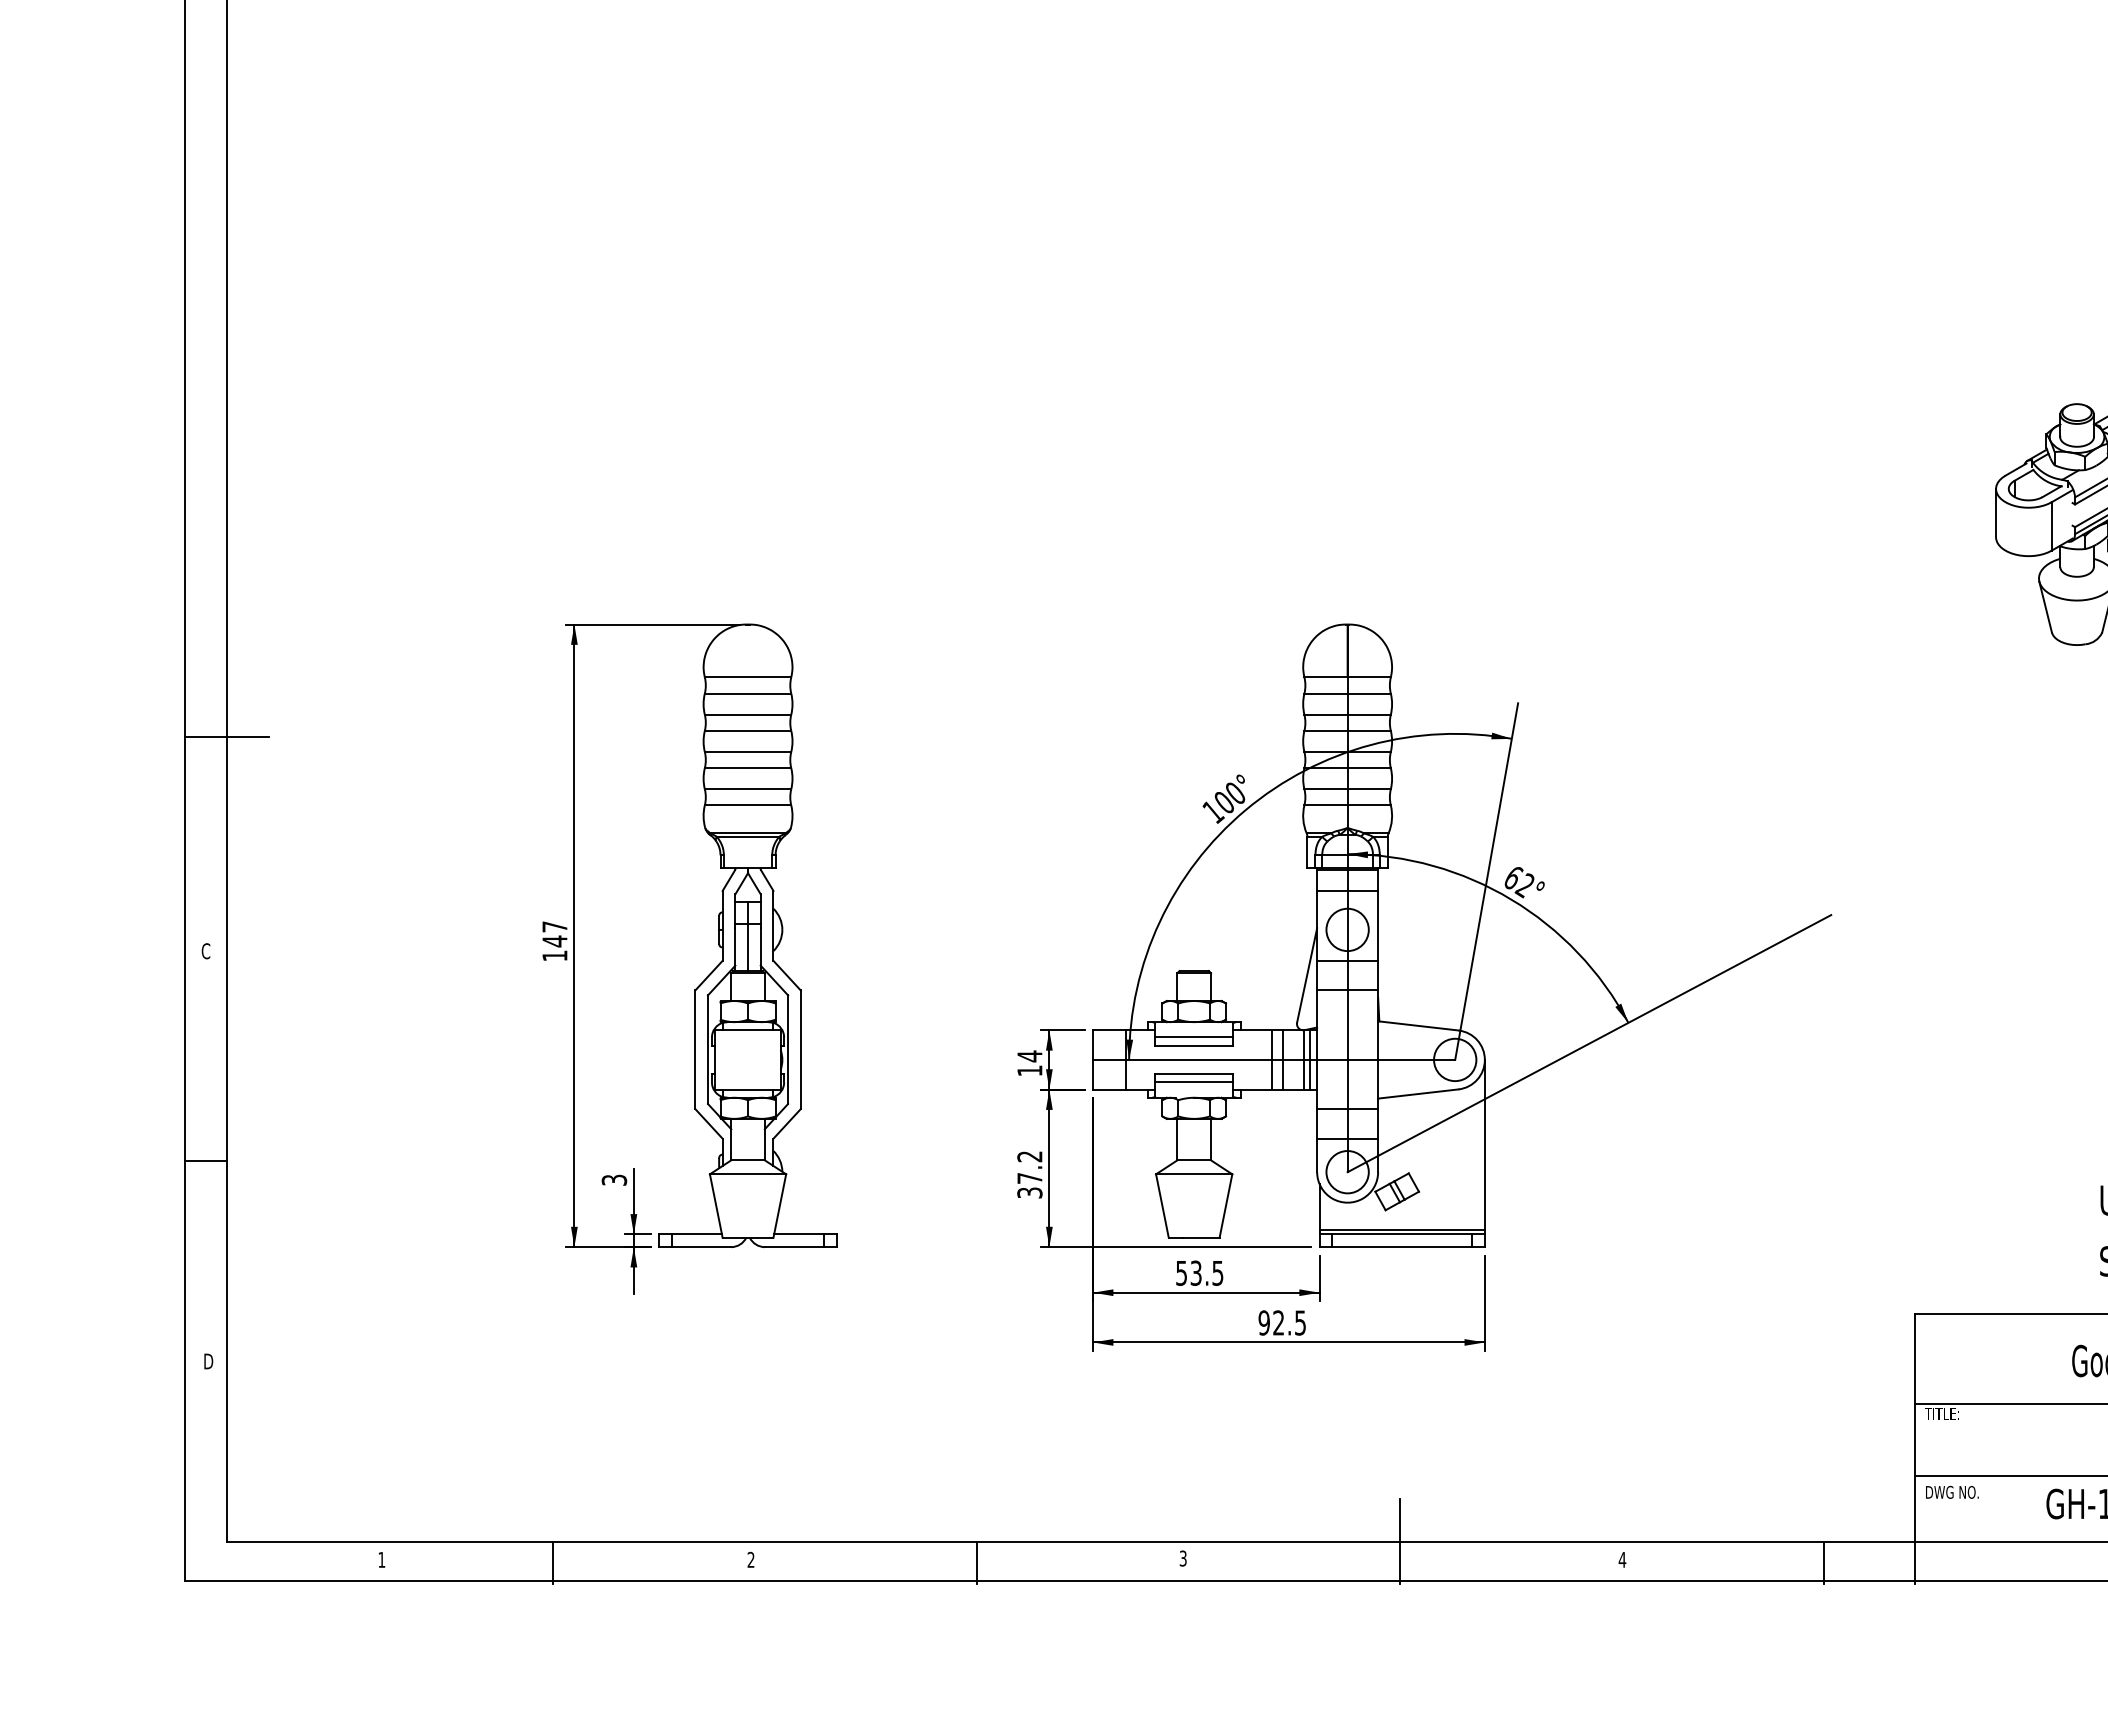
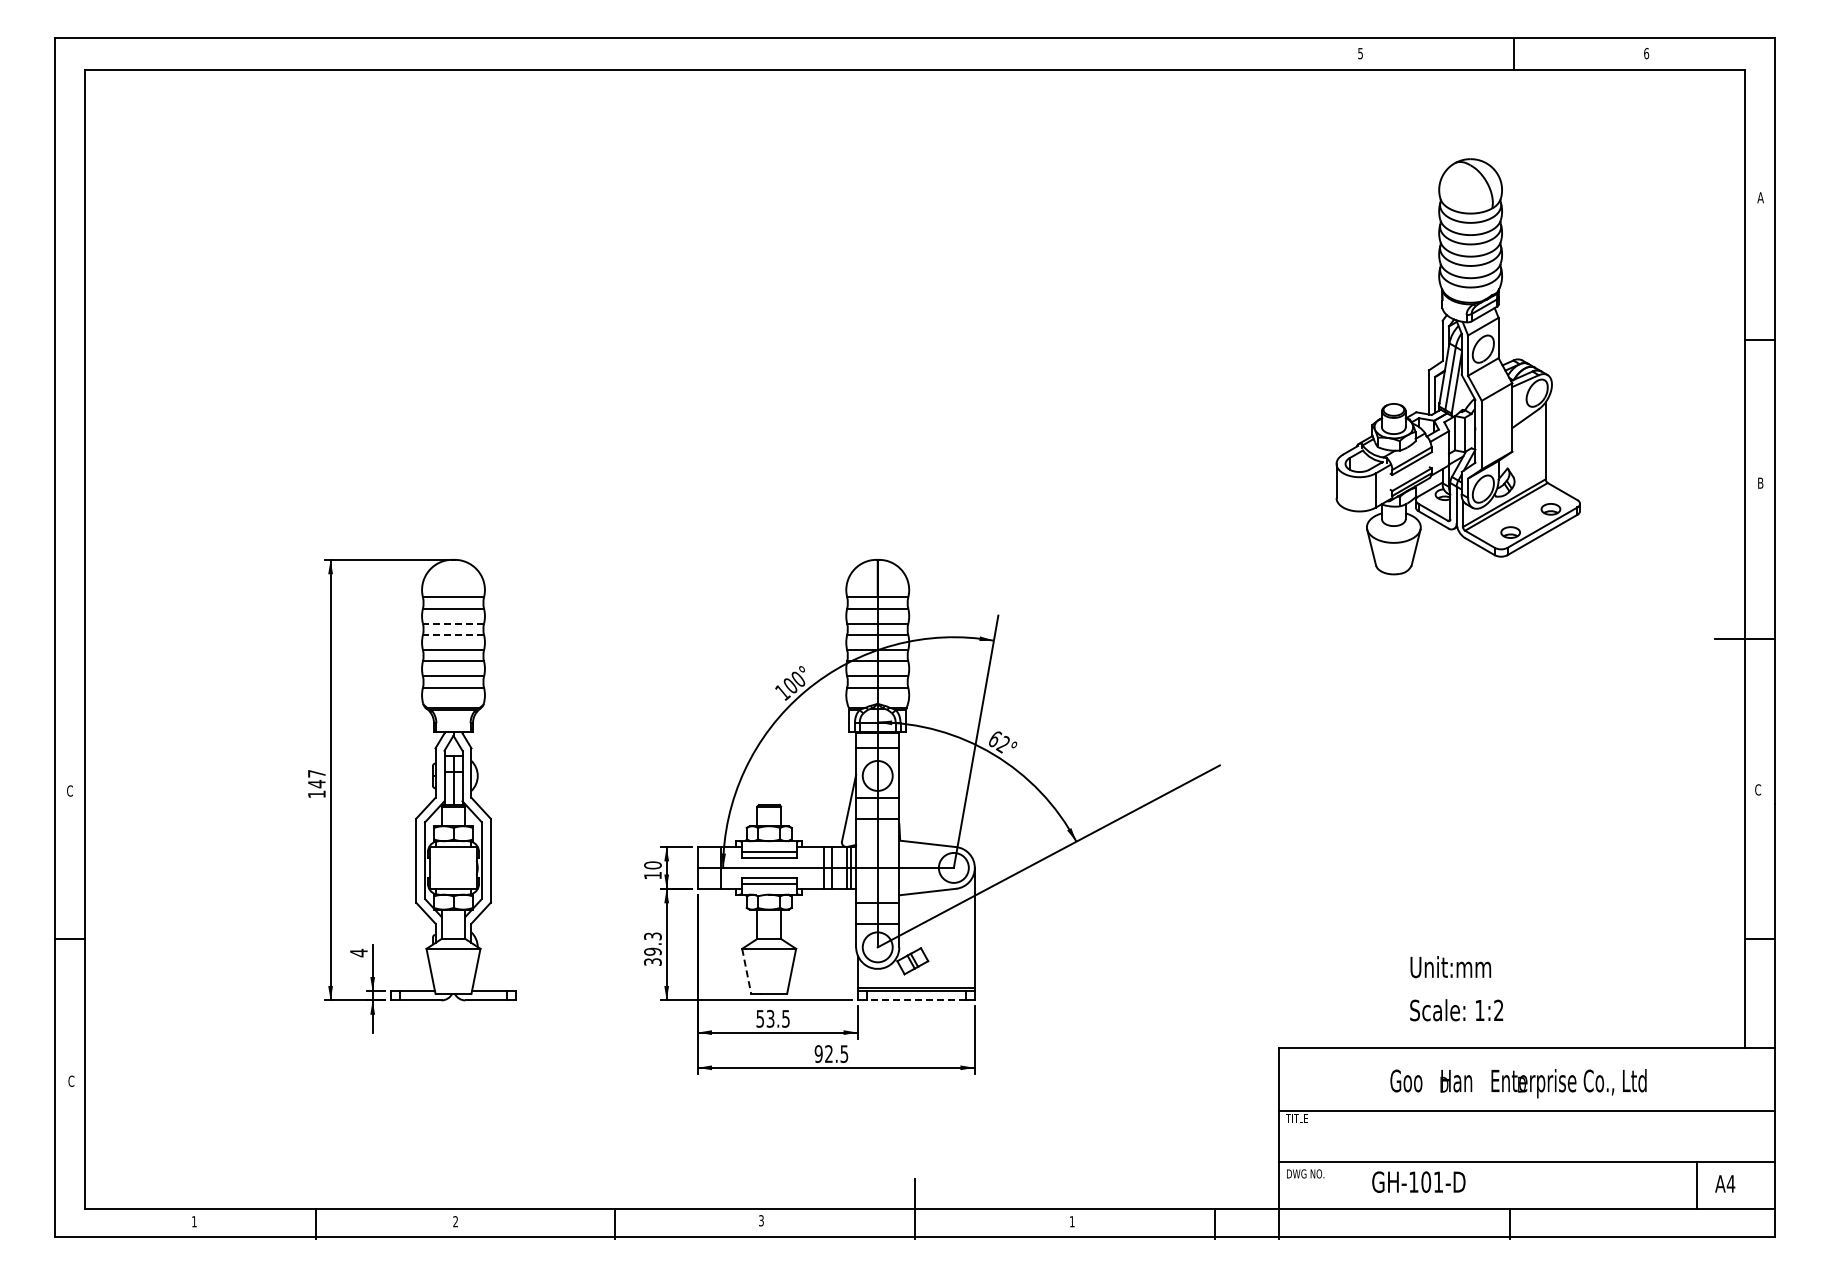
line: (748, 714) -> (453, 623), solid -> dashed
line: (748, 731) -> (453, 635), solid -> dashed
line: (226, 737) -> (84, 639), removed
text: (1029, 1056) -> (652, 865), 14 -> 10
text: (1029, 1166) -> (652, 943), 37.2 -> 39.3
text: (613, 1179) -> (358, 952), 3 -> 4
line: (1162, 1206) -> (746, 971), solid -> dashed
line: (1400, 1247) -> (915, 1000), solid -> dashed
text: (208, 1360) -> (71, 1080), D -> C
text: (1621, 1559) -> (1071, 1221), 4 -> 1

